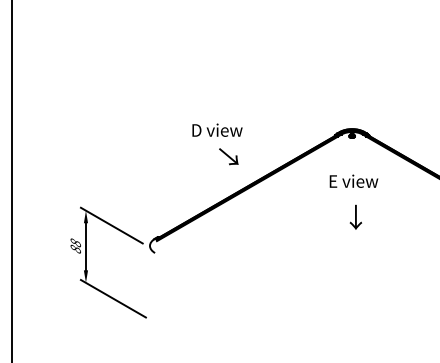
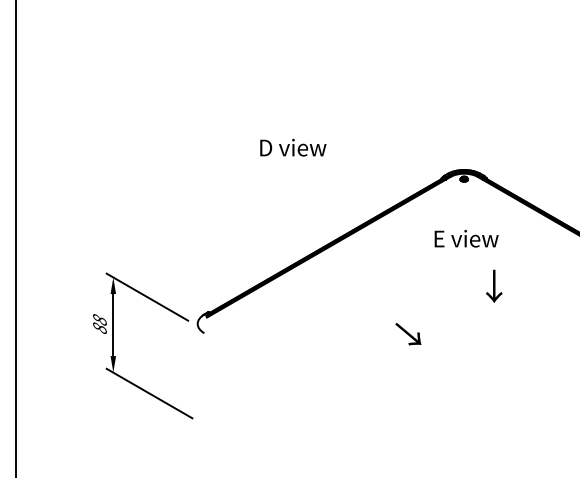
text: (217, 129) -> (293, 146), moved
text: (228, 156) -> (407, 333), moved
text: (355, 216) -> (493, 285), moved

